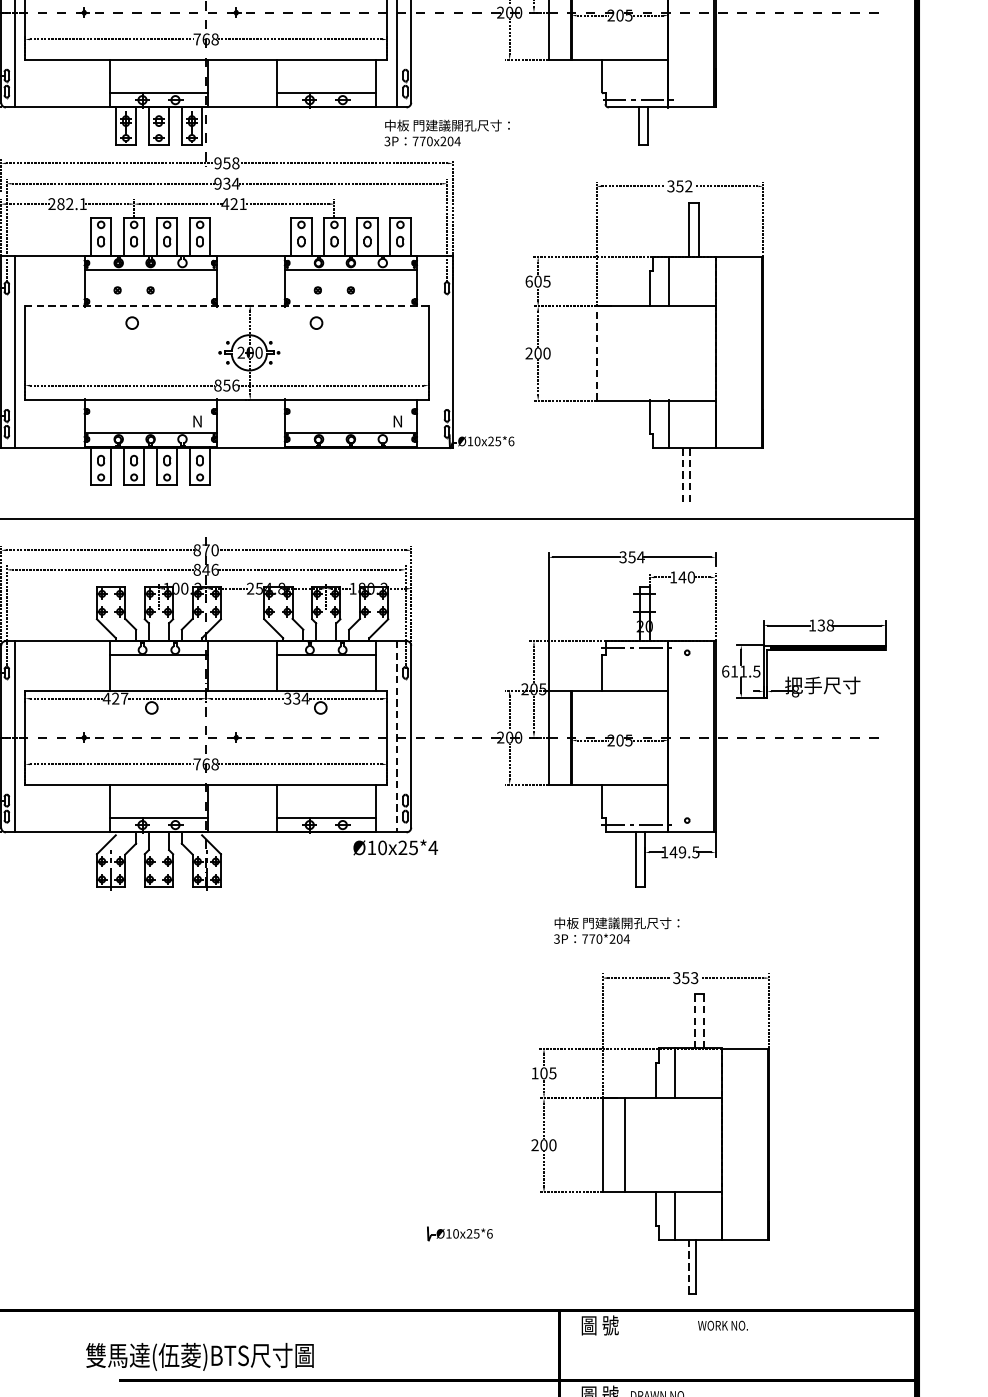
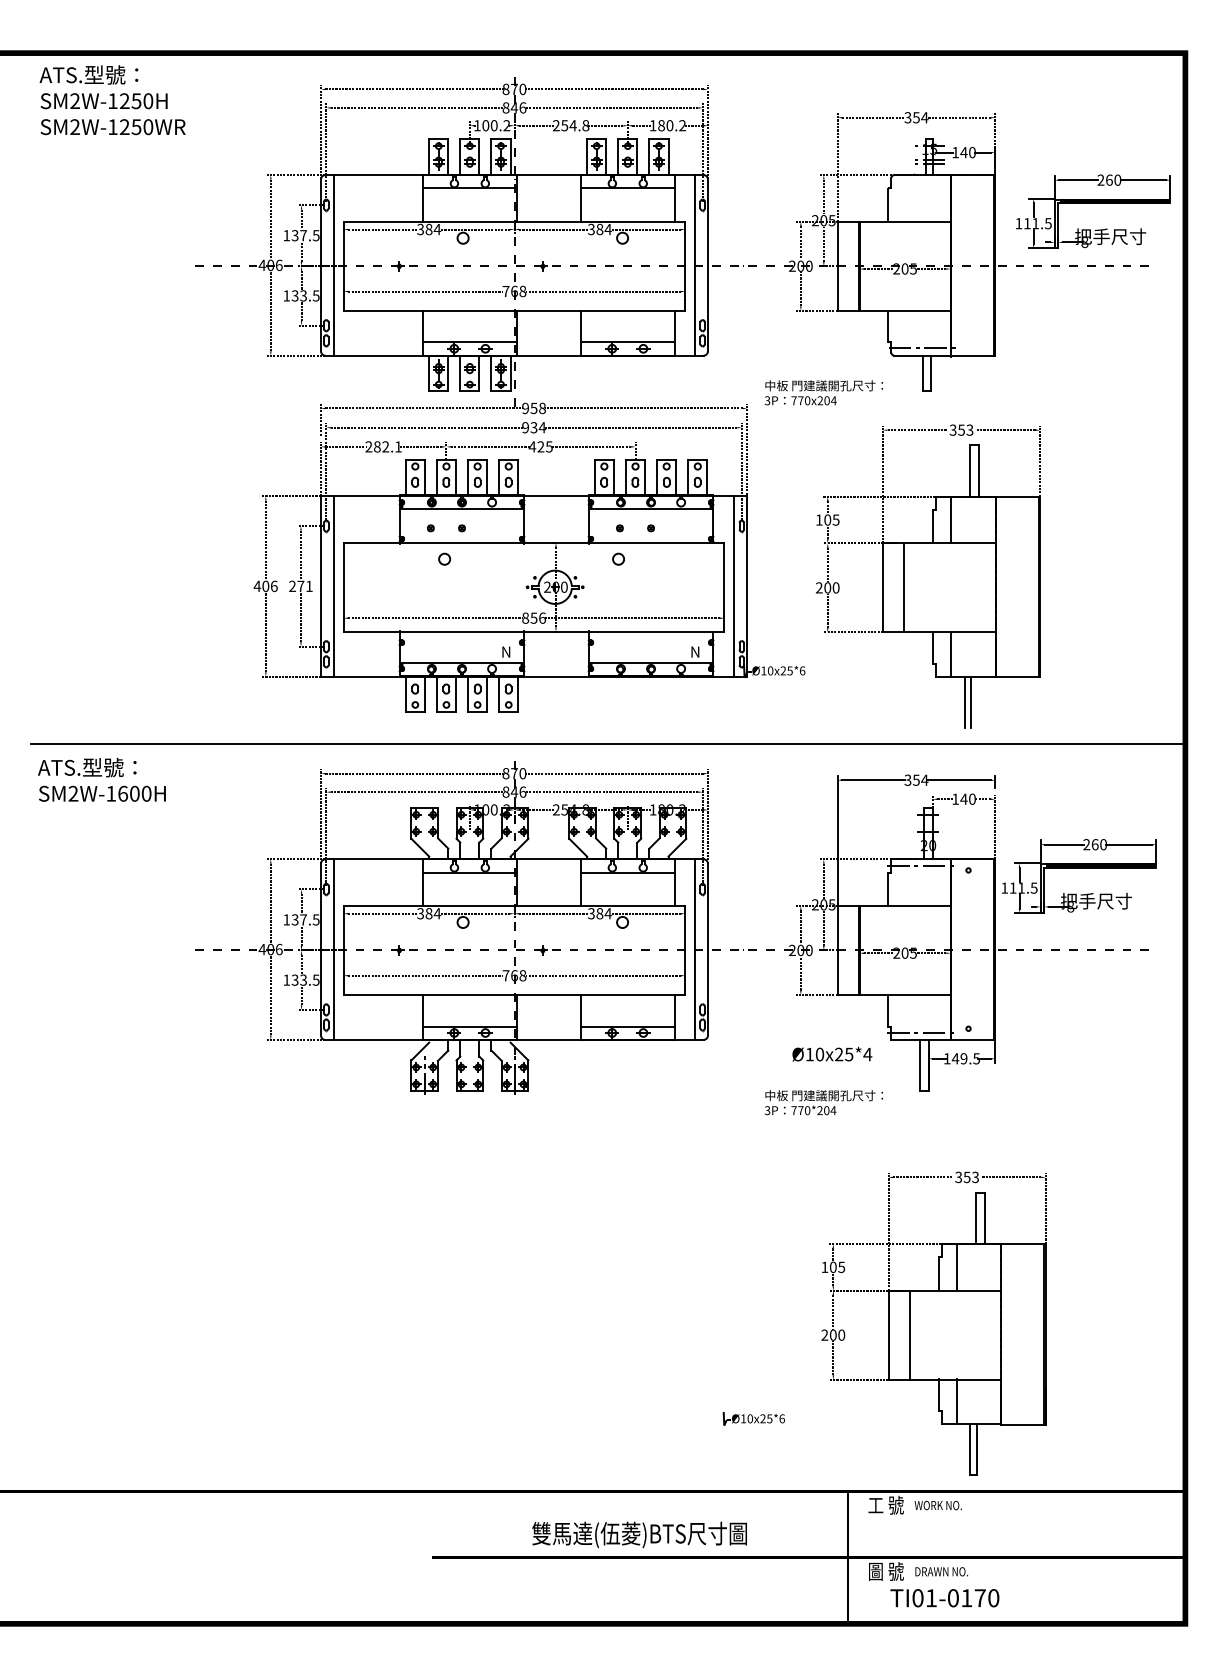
text: (446, 132) -> (823, 392), moved
text: (688, 186) -> (969, 430), 352 -> 353
text: (242, 203) -> (548, 446), 421 -> 425
text: (529, 281) -> (819, 519), 605 -> 105
line: (226, 305) -> (533, 542), dashed -> solid
line: (438, 352) -> (733, 586), added
line: (597, 353) -> (883, 587), dashed -> solid
line: (619, 353) -> (904, 587), added
line: (683, 474) -> (964, 702), dashed -> solid
line: (690, 474) -> (971, 702), dashed -> solid
text: (821, 625) -> (1095, 844), 138 -> 260
text: (725, 670) -> (1004, 887), 611.5 -> 111.5
text: (115, 698) -> (428, 913), 427 -> 384
text: (296, 698) -> (599, 913), 334 -> 384
line: (396, 737) -> (694, 950), dashed -> solid
text: (395, 846) -> (832, 1053), moved
text: (617, 930) -> (824, 1102), moved
line: (694, 1021) -> (975, 1218), dashed -> solid
line: (704, 1021) -> (984, 1218), dashed -> solid
line: (689, 1266) -> (970, 1449), dashed -> solid
text: (588, 1325) -> (875, 1505), 圖 號 -> 工 號
text: (722, 1325) -> (937, 1505), moved
text: (199, 1356) -> (639, 1534), moved

